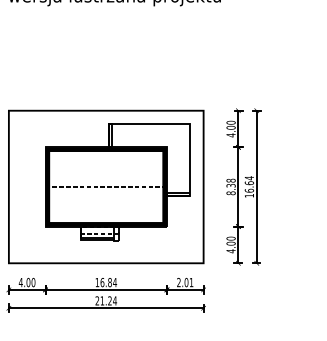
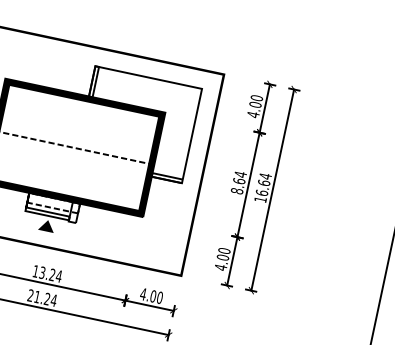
text: (230, 183) -> (239, 178), 8.38 -> 8.64
fill: (98, 247) -> (47, 225), added
text: (105, 282) -> (46, 273), 16.84 -> 13.24
text: (184, 282) -> (150, 295), 2.01 -> 4.00

